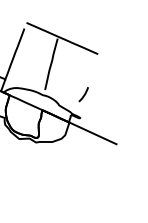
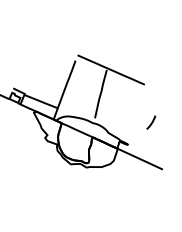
line: (84, 94) -> (151, 122), moved

